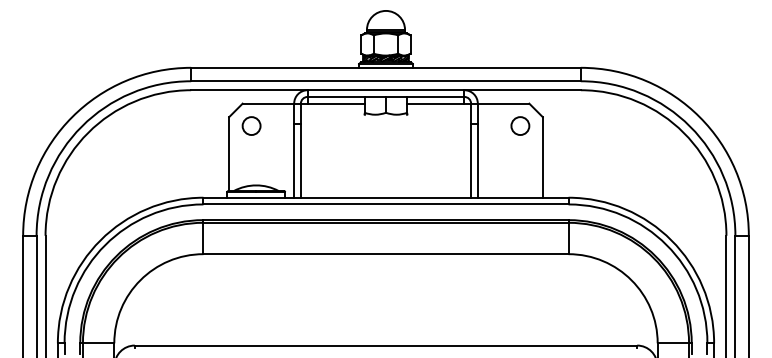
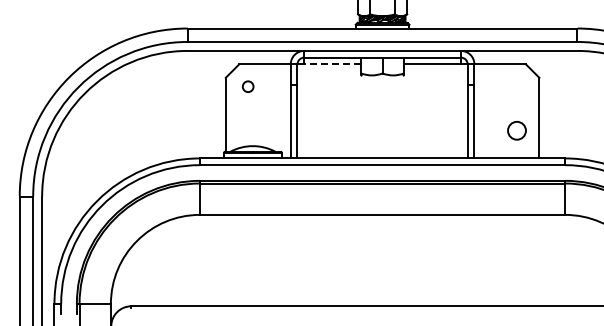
line: (336, 103) -> (333, 64), solid -> dashed
circle: (251, 125) -> (248, 86), size x0.6
circle: (520, 125) -> (517, 130), moved

